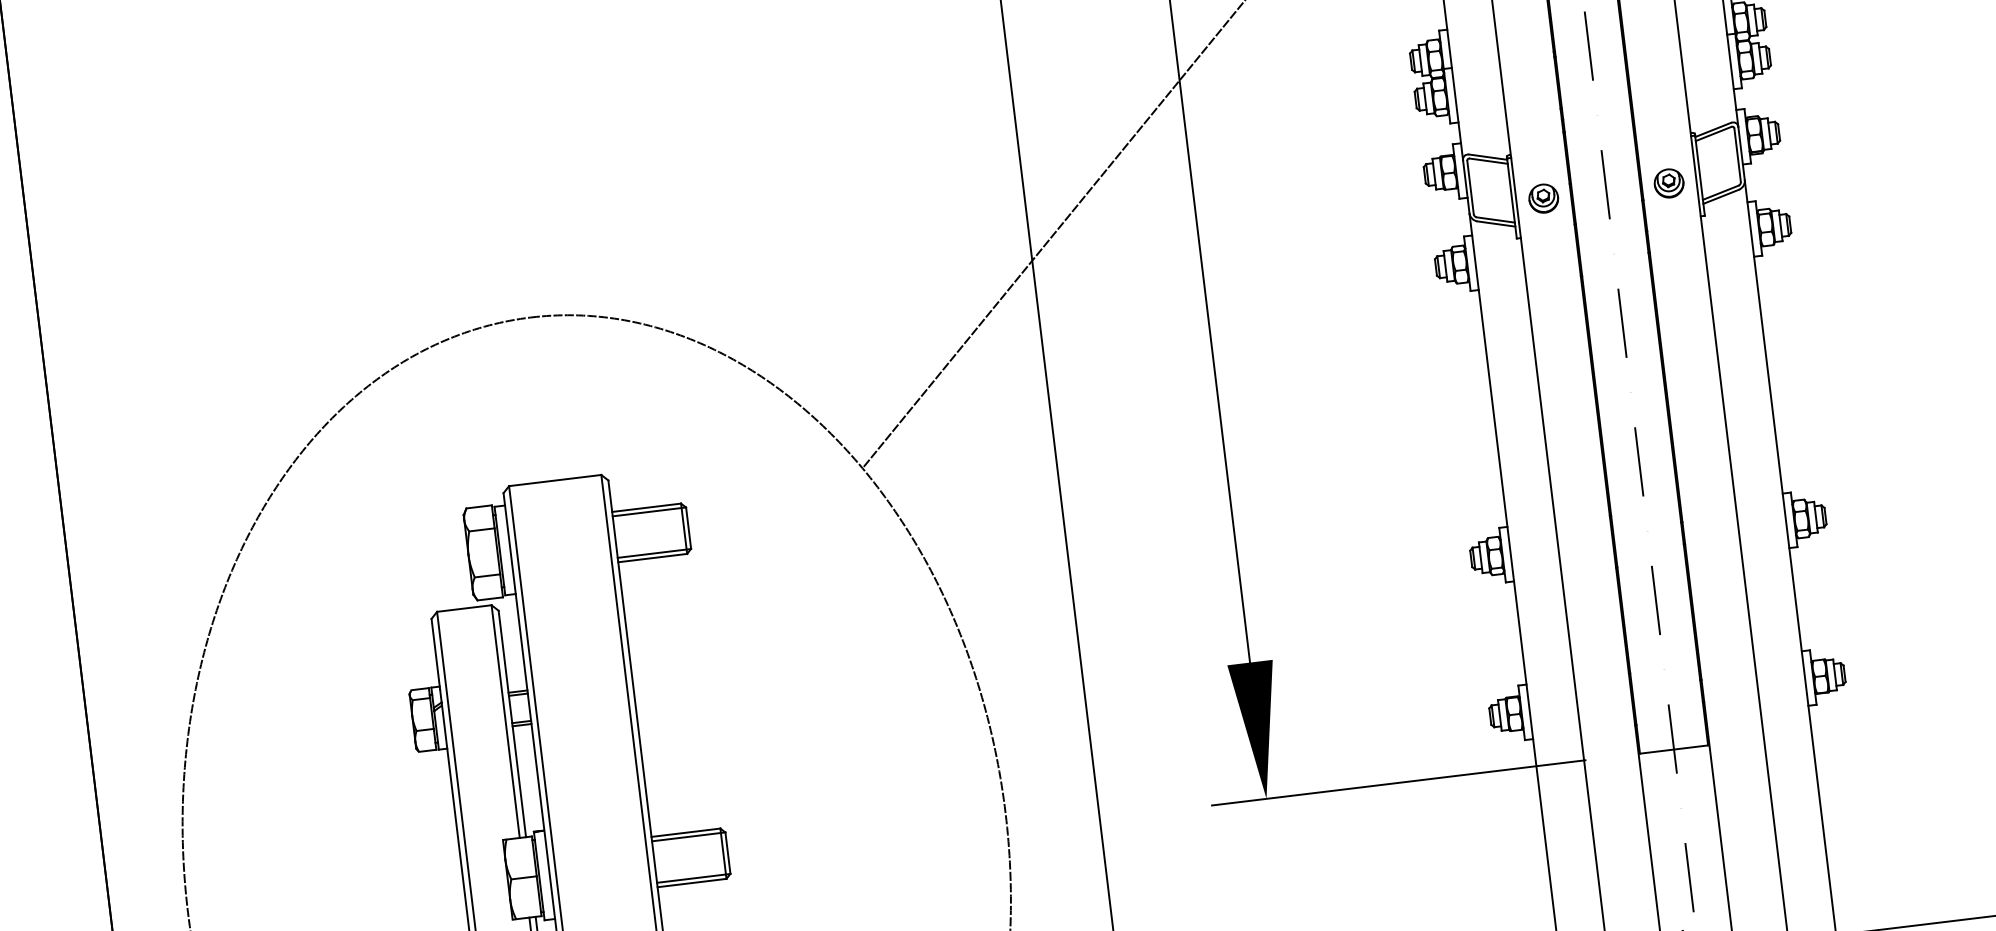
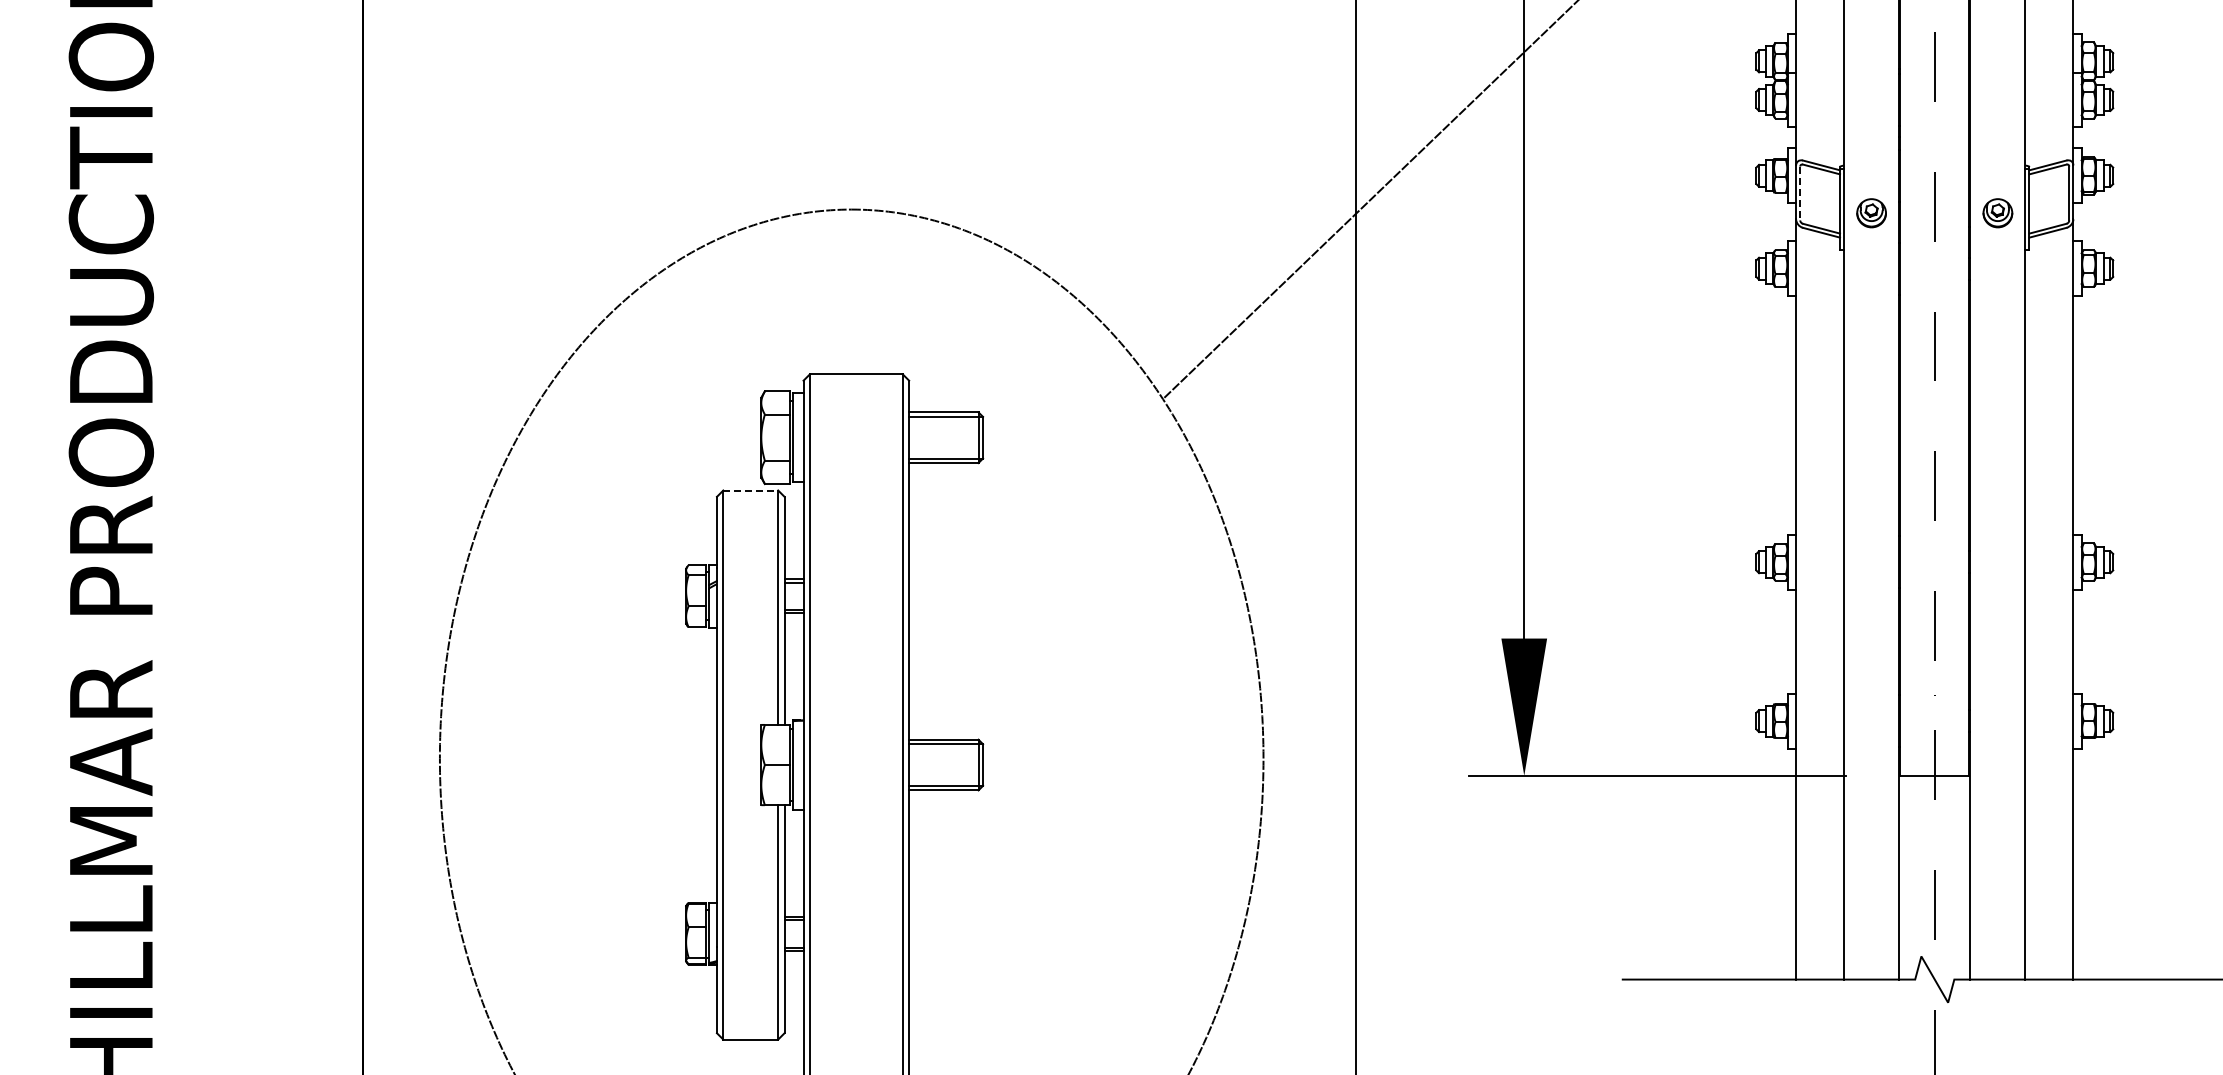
line: (1470, 187) -> (1800, 193), solid -> dashed
line: (465, 608) -> (751, 490), solid -> dashed

